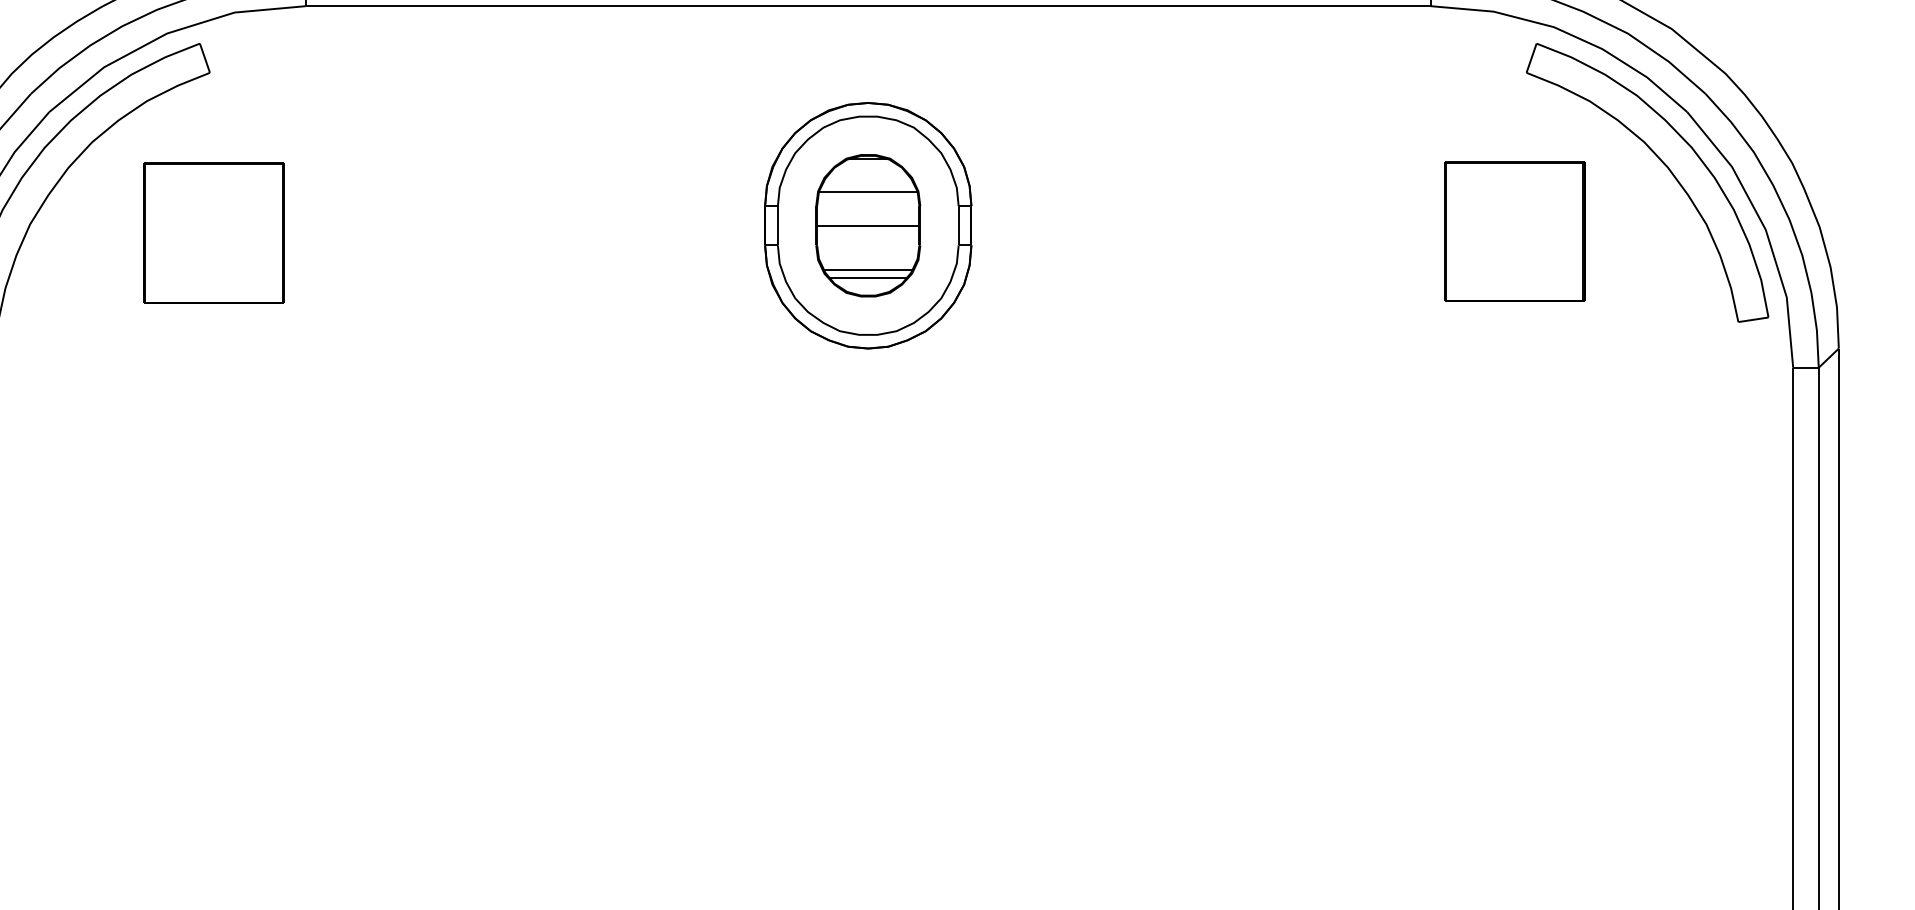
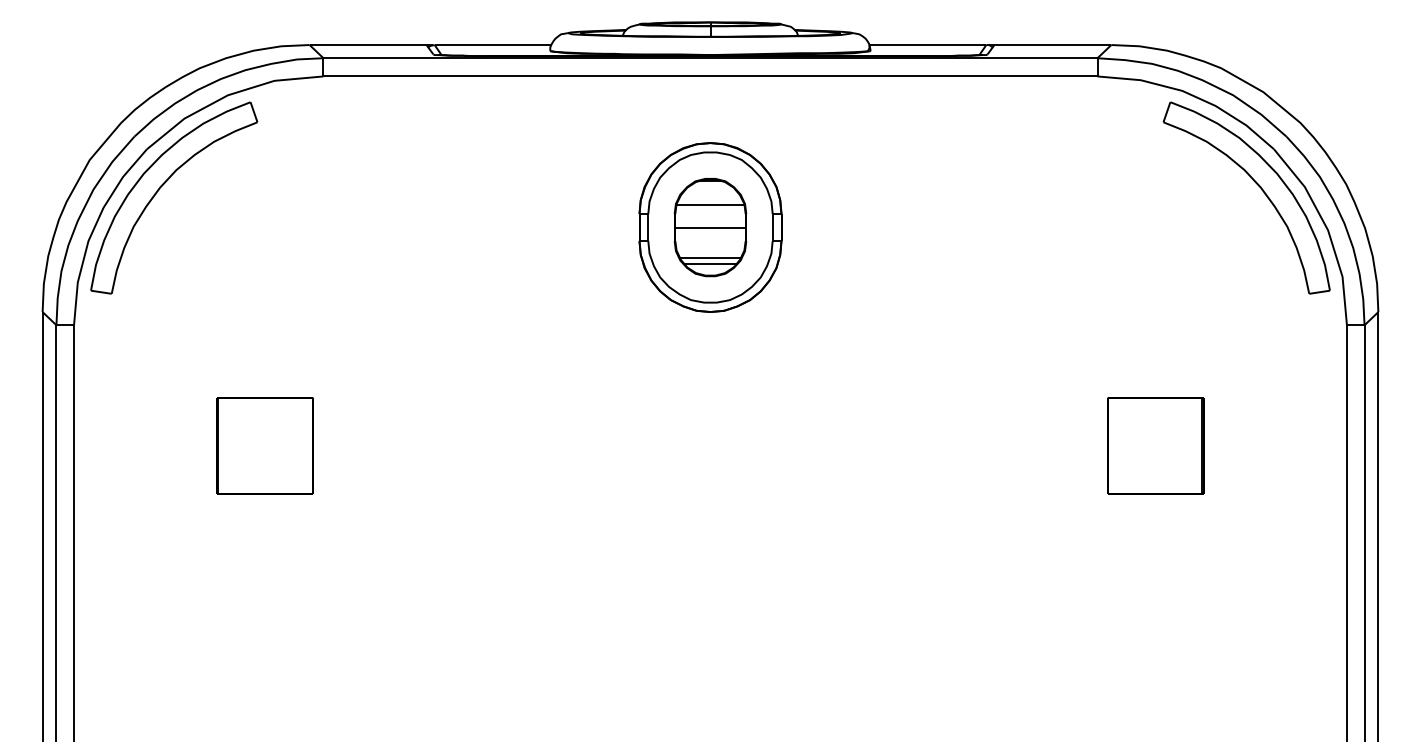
part: (1514, 231) -> (1155, 445), moved
part: (212, 232) -> (264, 445), moved

